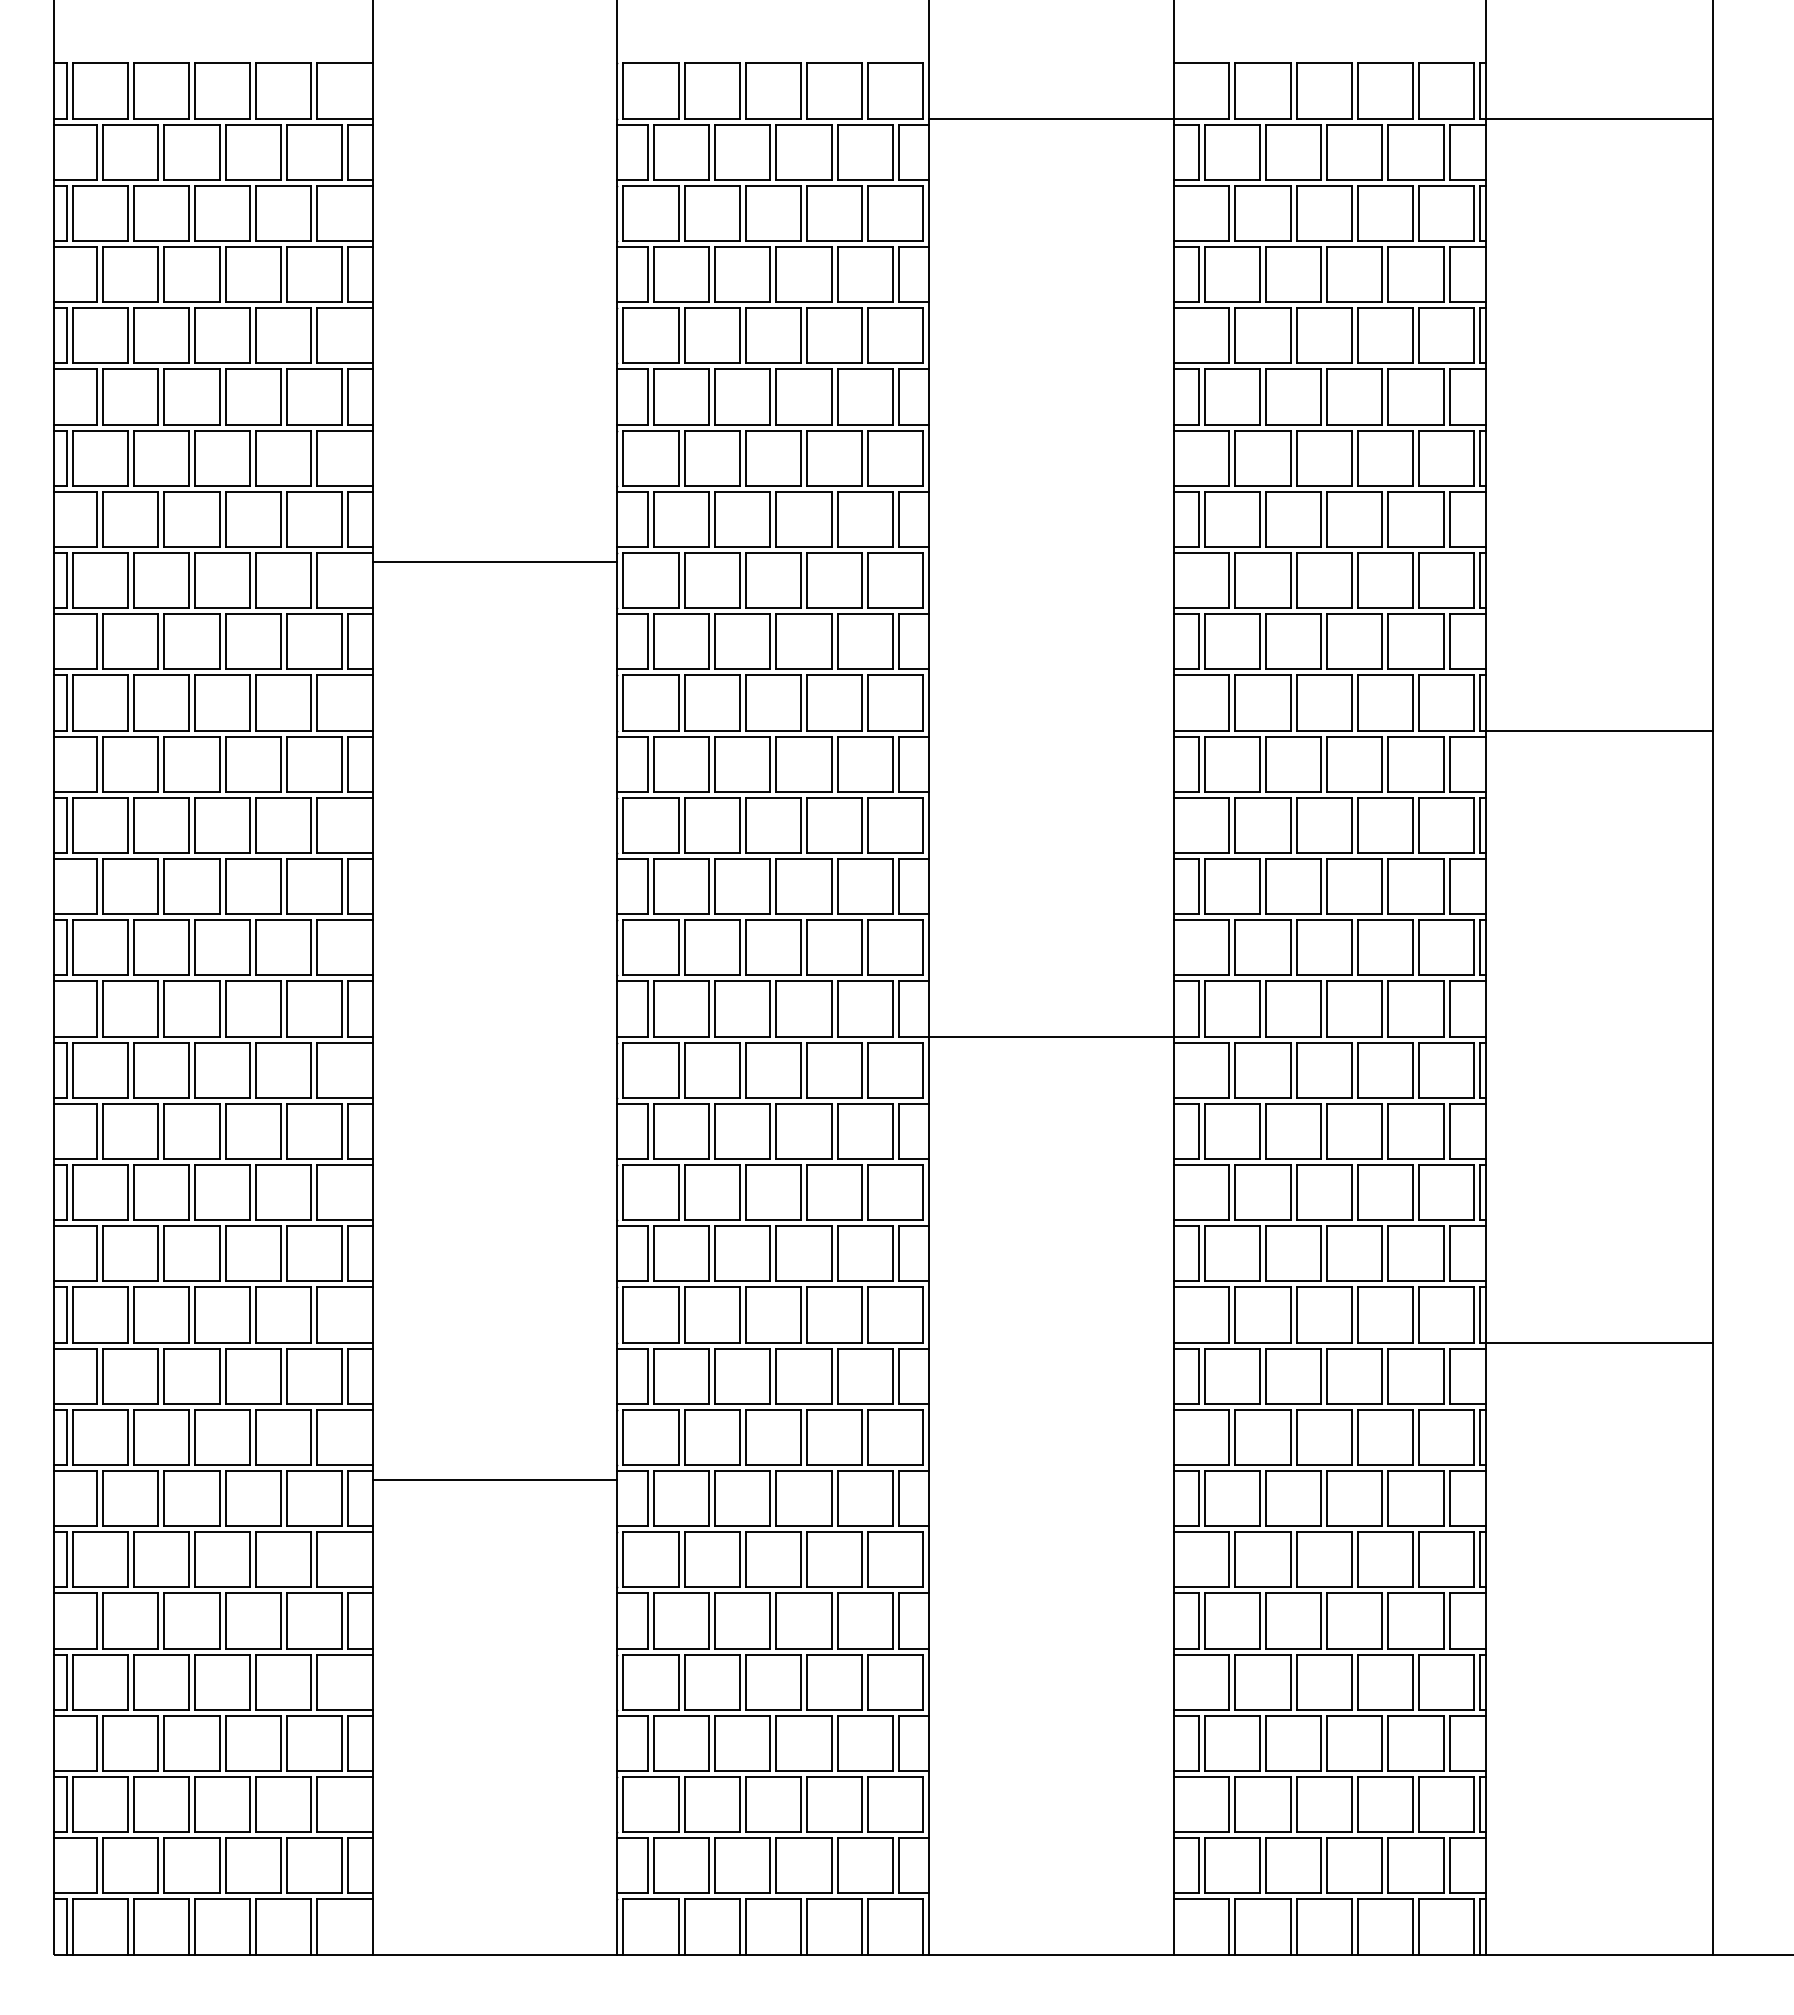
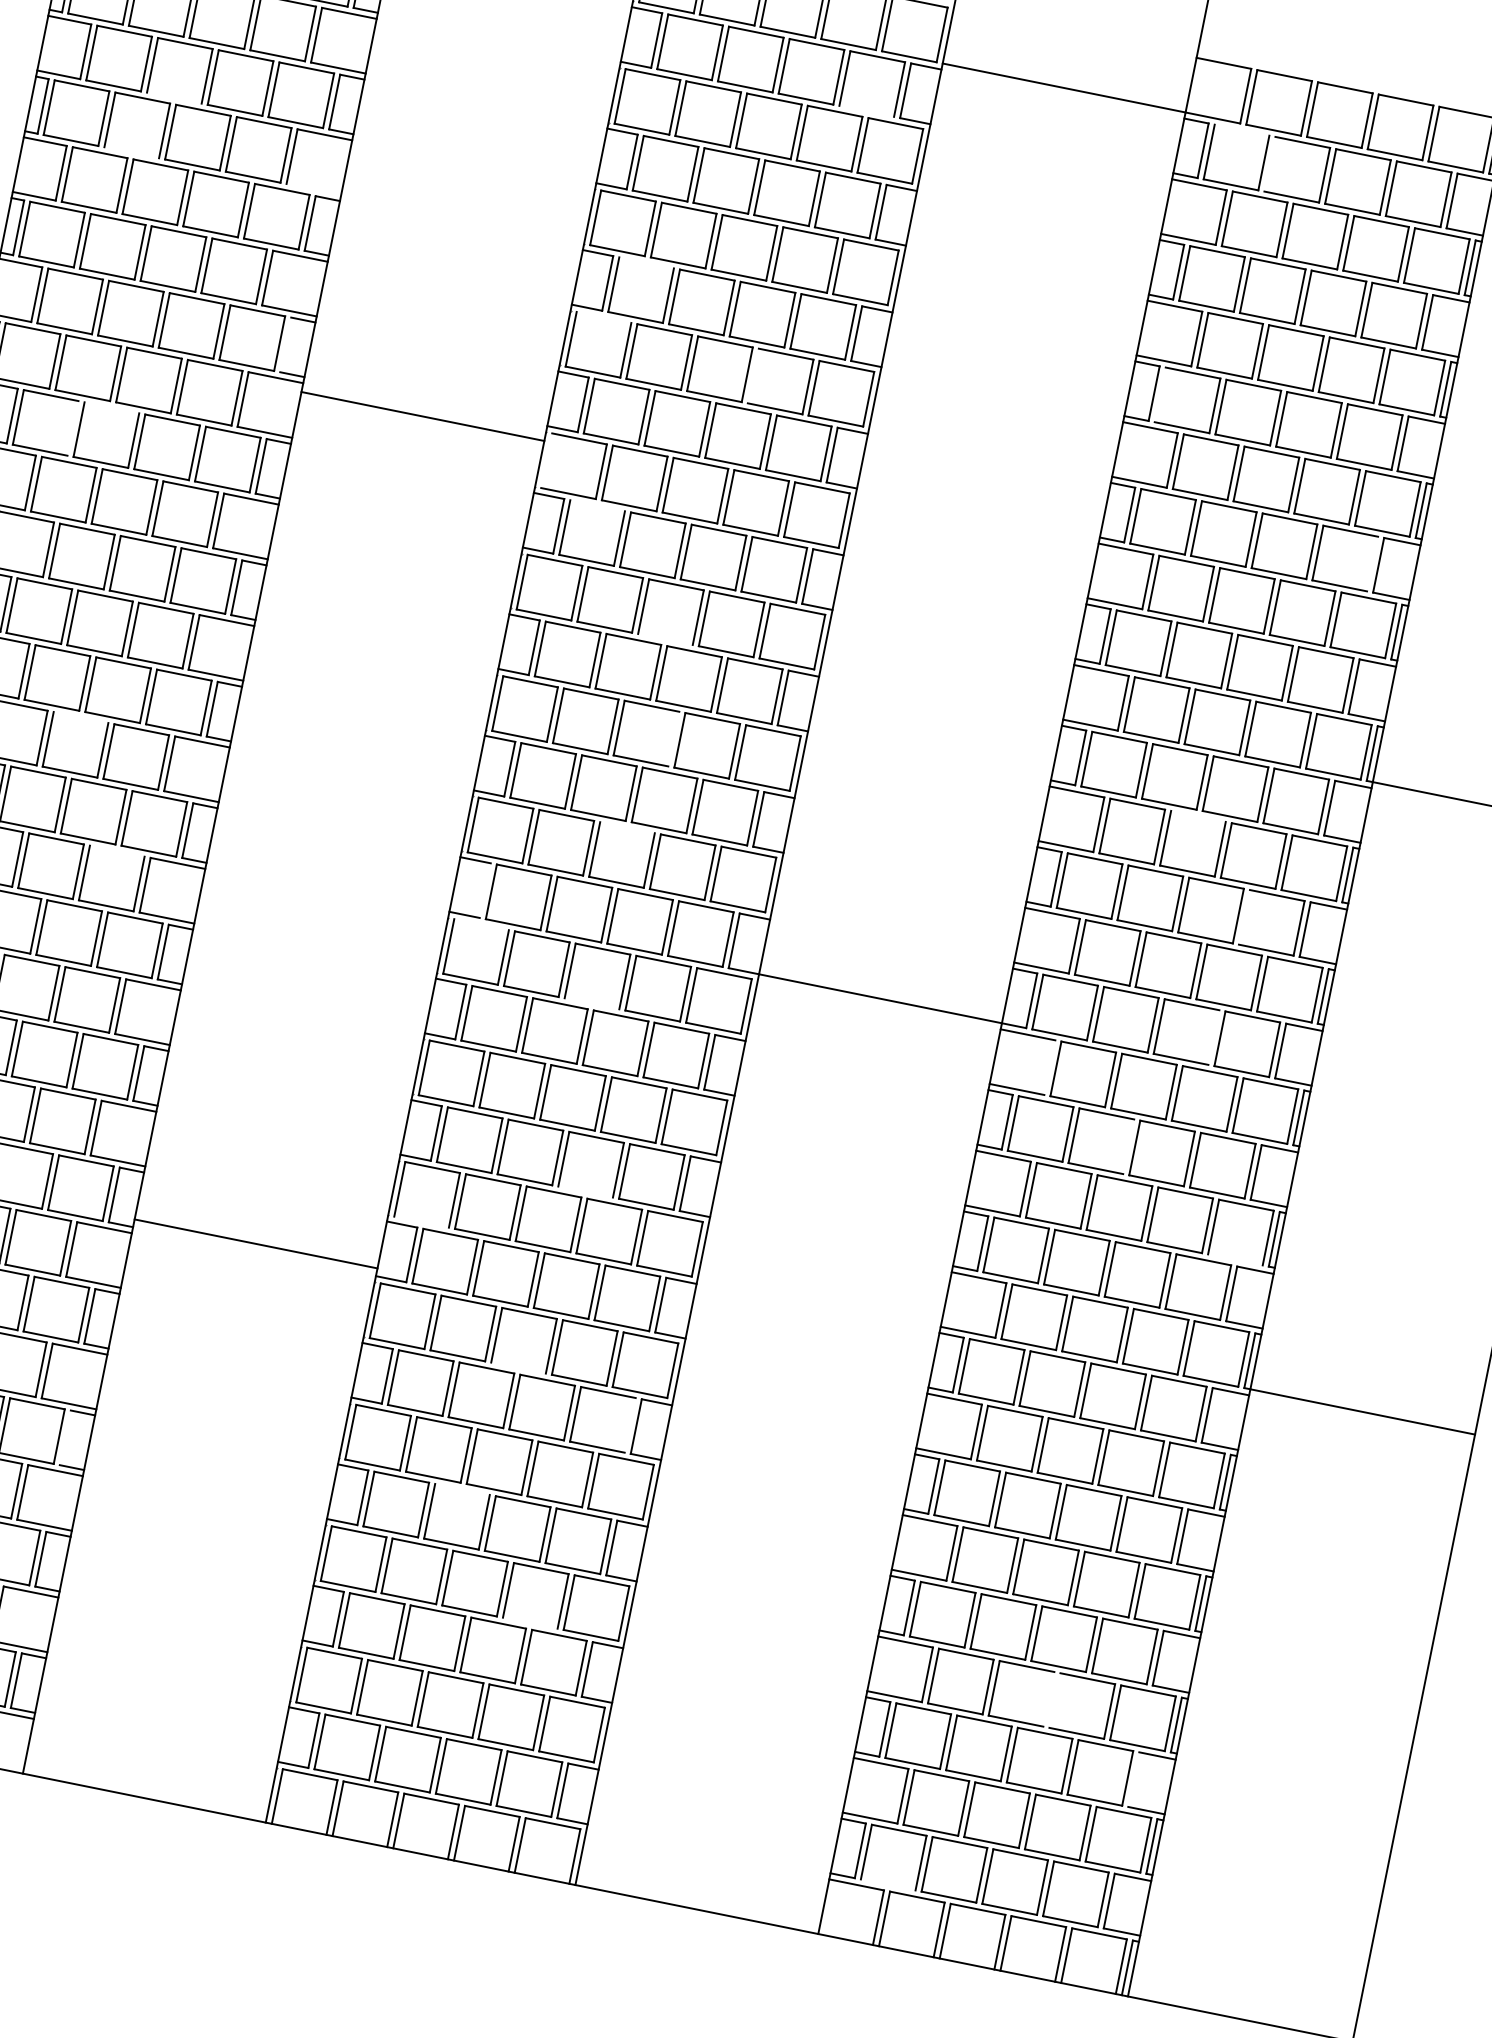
line: (1231, 124) -> (1241, 129), removed
line: (1266, 151) -> (1270, 163), removed
line: (864, 179) -> (866, 110), removed
line: (191, 302) -> (173, 98), removed
line: (160, 363) -> (130, 152), removed
line: (344, 363) -> (313, 189), removed
line: (681, 369) -> (646, 262), removed
line: (1204, 396) -> (1159, 394), removed
line: (650, 430) -> (603, 317), removed
line: (807, 457) -> (753, 375), removed
line: (348, 518) -> (286, 344), removed
line: (1443, 518) -> (1372, 563), removed
line: (623, 580) -> (546, 460), removed
line: (191, 614) -> (111, 407), removed
line: (681, 614) -> (597, 505), removed
line: (158, 641) -> (73, 428), removed
line: (772, 730) -> (664, 639), removed
line: (1323, 797) -> (1197, 815), removed
line: (800, 824) -> (673, 738), removed
line: (1388, 886) -> (1244, 917), removed
line: (222, 920) -> (80, 717), removed
line: (772, 920) -> (626, 827), removed
line: (647, 1008) -> (484, 890), removed
line: (1382, 1008) -> (1214, 1037), removed
line: (283, 1042) -> (117, 850), removed
line: (650, 1042) -> (481, 924), removed
line: (1229, 1069) -> (1050, 1066), removed
line: (772, 1097) -> (591, 1003), removed
line: (1321, 1130) -> (1129, 1145), removed
line: (1446, 1220) -> (1235, 1260), removed
line: (803, 1281) -> (585, 1192), removed
line: (650, 1342) -> (421, 1222), removed
line: (772, 1464) -> (517, 1367), removed
line: (494, 1479) -> (255, 1243), moved
line: (892, 1498) -> (629, 1425), removed
line: (742, 1593) -> (462, 1489), removed
line: (348, 1620) -> (65, 1437), removed
line: (1351, 1681) -> (1048, 1698), removed
line: (1357, 1681) -> (1054, 1699), removed
line: (834, 1709) -> (530, 1622), removed
line: (1449, 1742) -> (1133, 1778), removed
line: (1231, 1893) -> (887, 1884), removed

